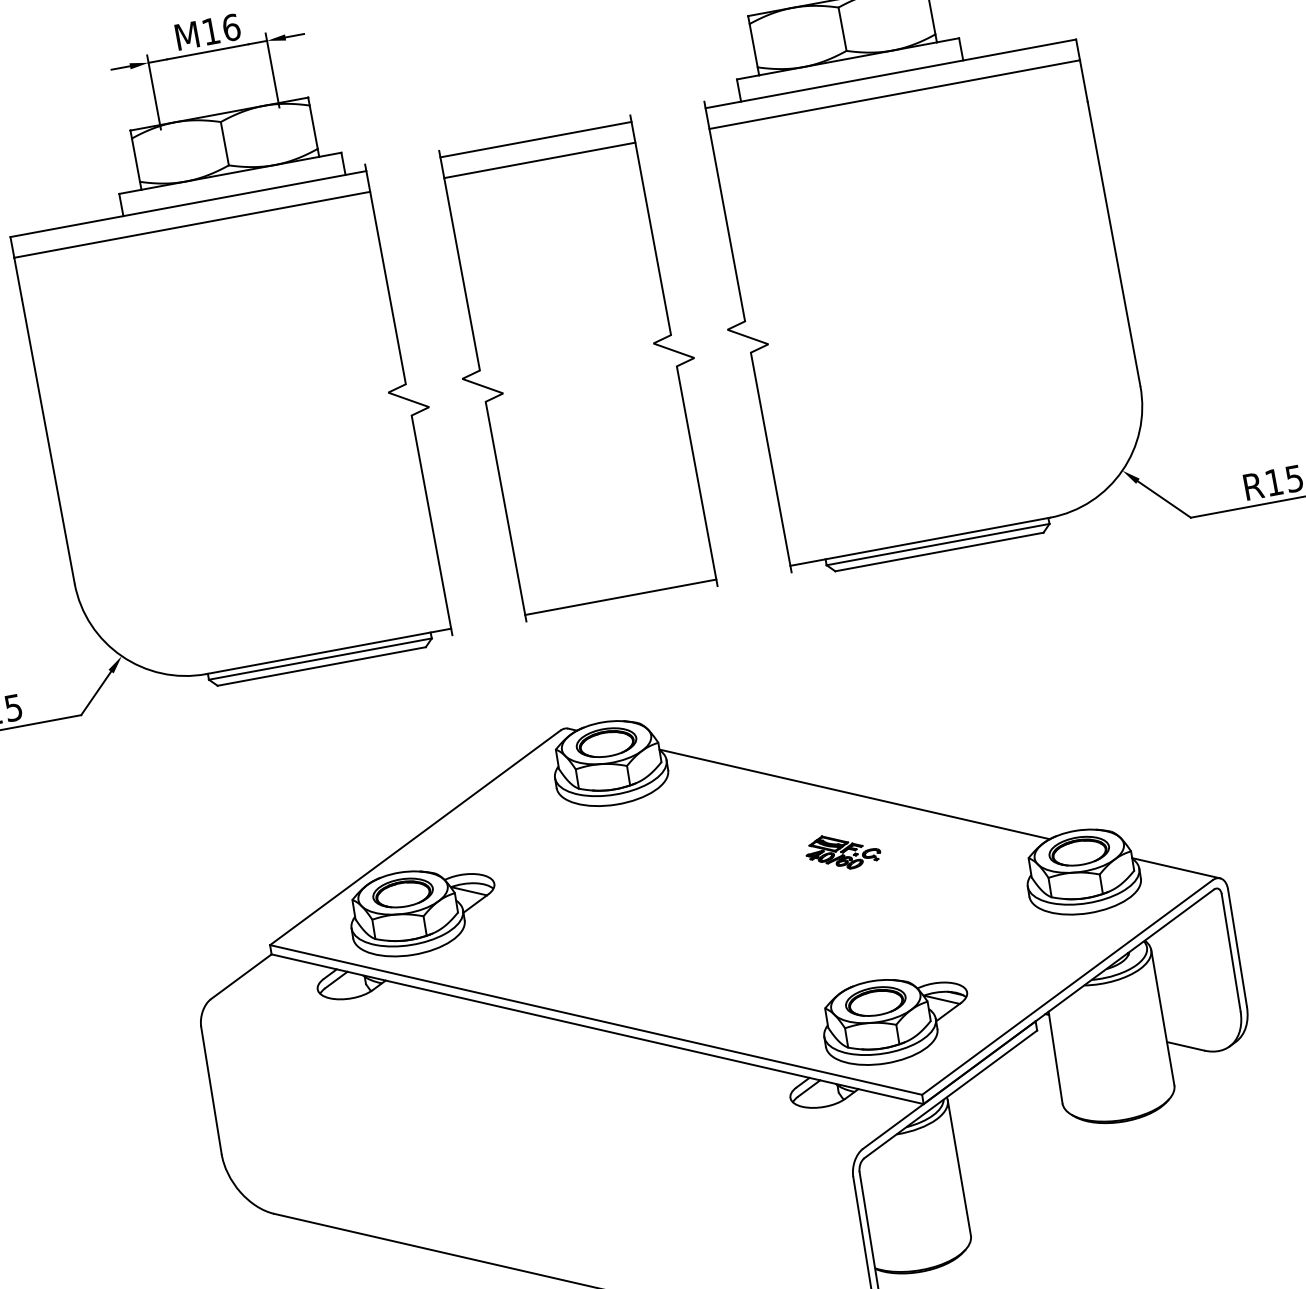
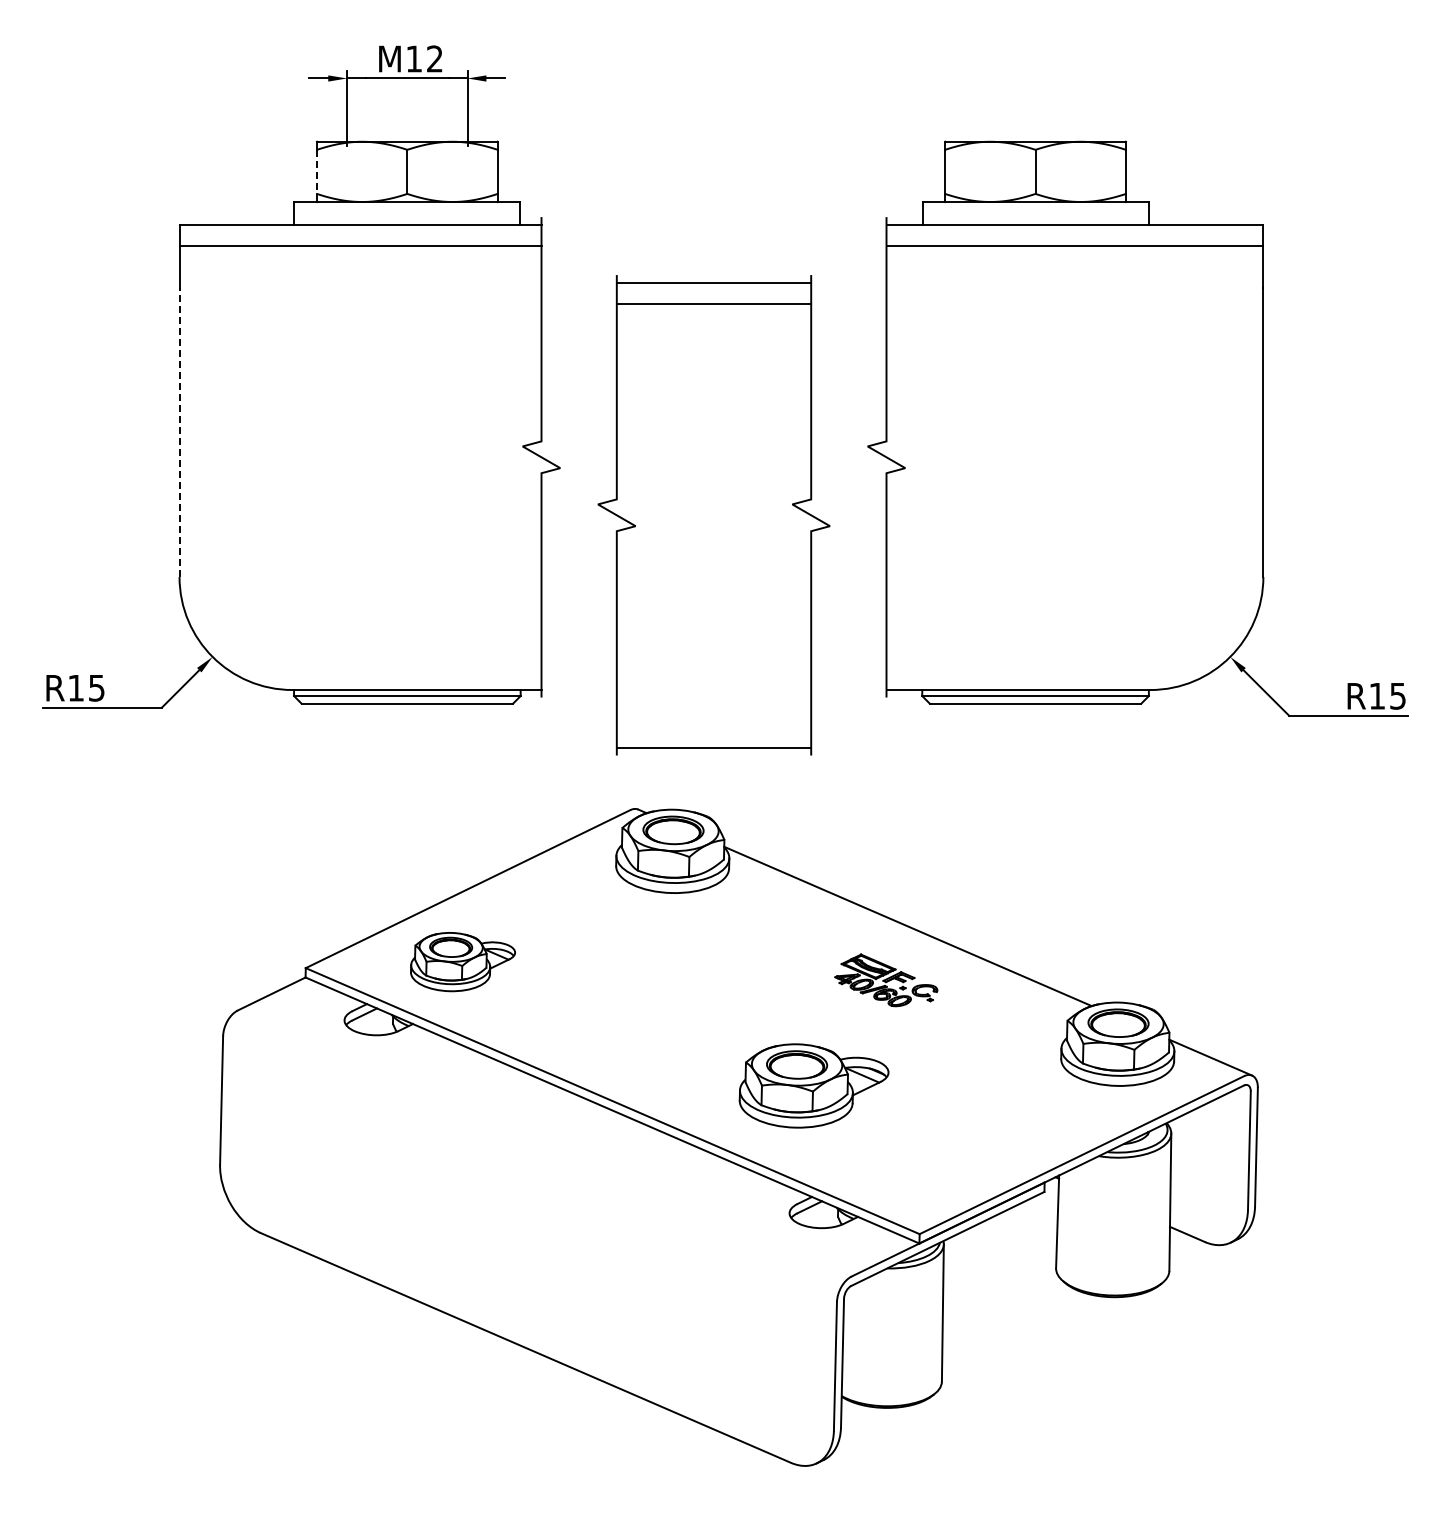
text: (231, 27) -> (435, 58), 16 -> 12
line: (135, 160) -> (316, 172), solid -> dashed
part: (577, 368) -> (713, 515), moved
line: (48, 441) -> (179, 432), solid -> dashed
part: (842, 850) -> (885, 979), size x1.4
part: (422, 910) -> (462, 961), size x0.7
part: (895, 1018) -> (813, 1085), moved

